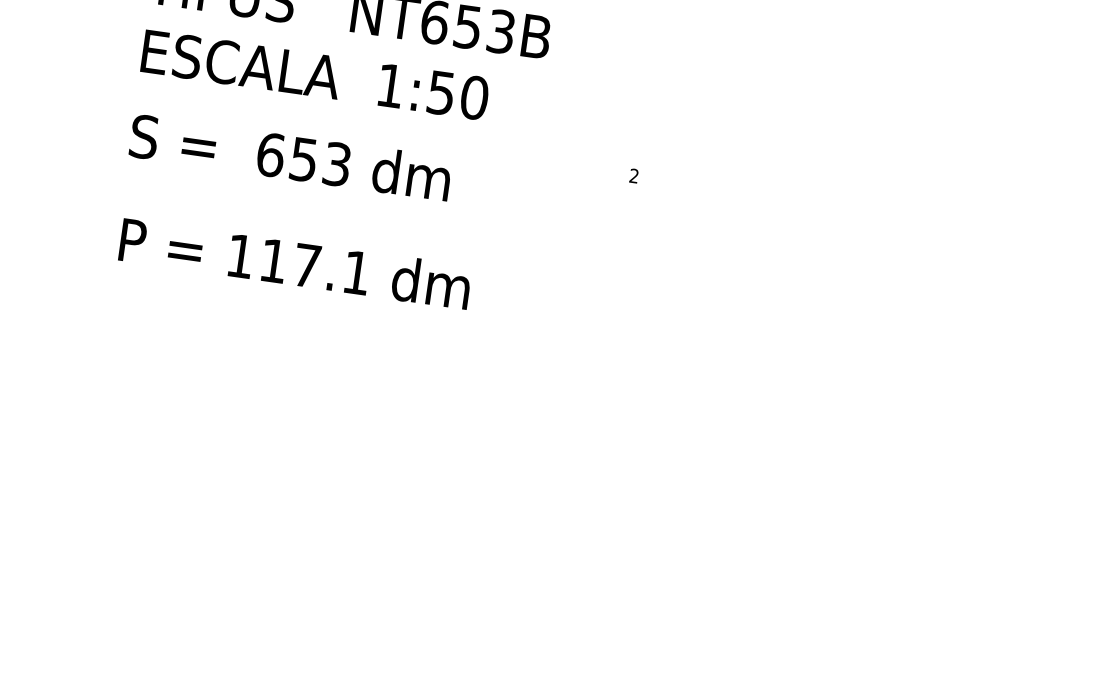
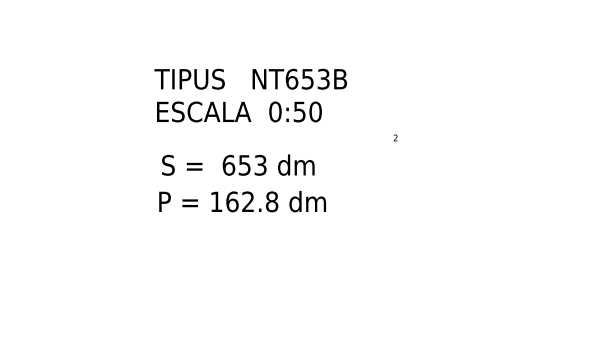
text: (390, 84) -> (275, 111), 1:50 -> 0:50
text: (291, 156) -> (238, 164), moved
text: (315, 266) -> (252, 201), 117.1 -> 162.8

